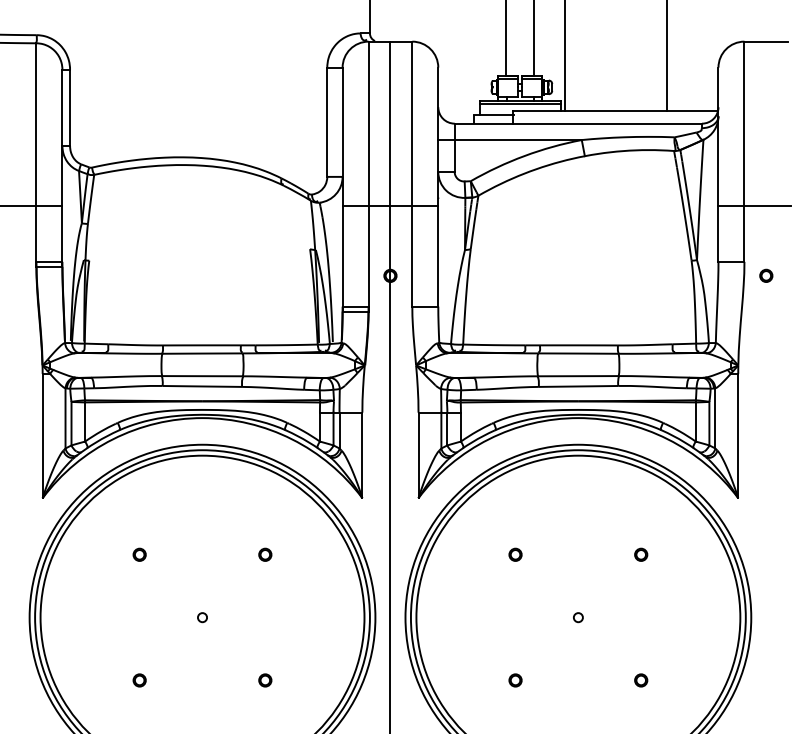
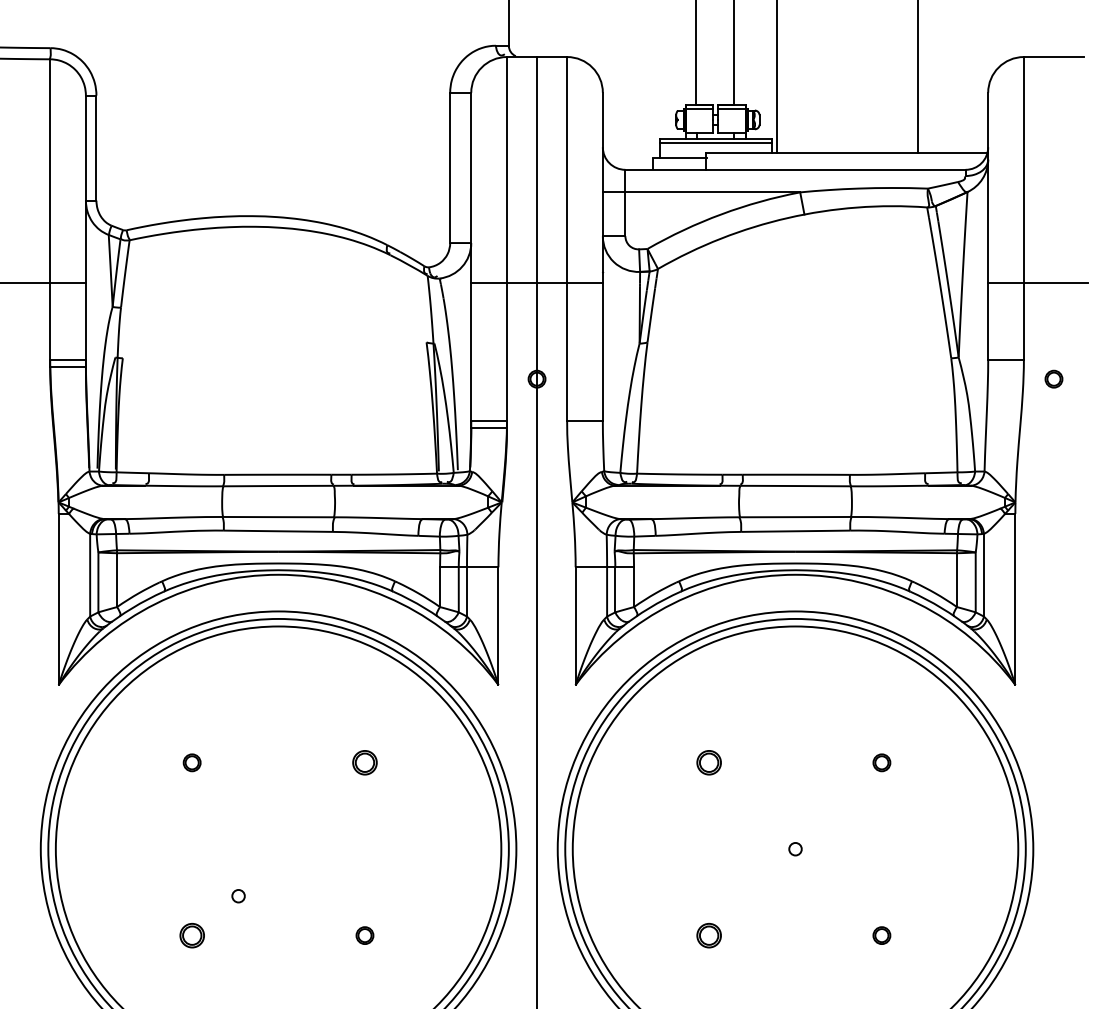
part: (264, 554) -> (364, 762), size x1.4
part: (515, 554) -> (708, 762), size x1.4
circle: (202, 617) -> (238, 896), moved
part: (139, 680) -> (191, 935), size x1.4
part: (515, 680) -> (708, 935), size x1.4

